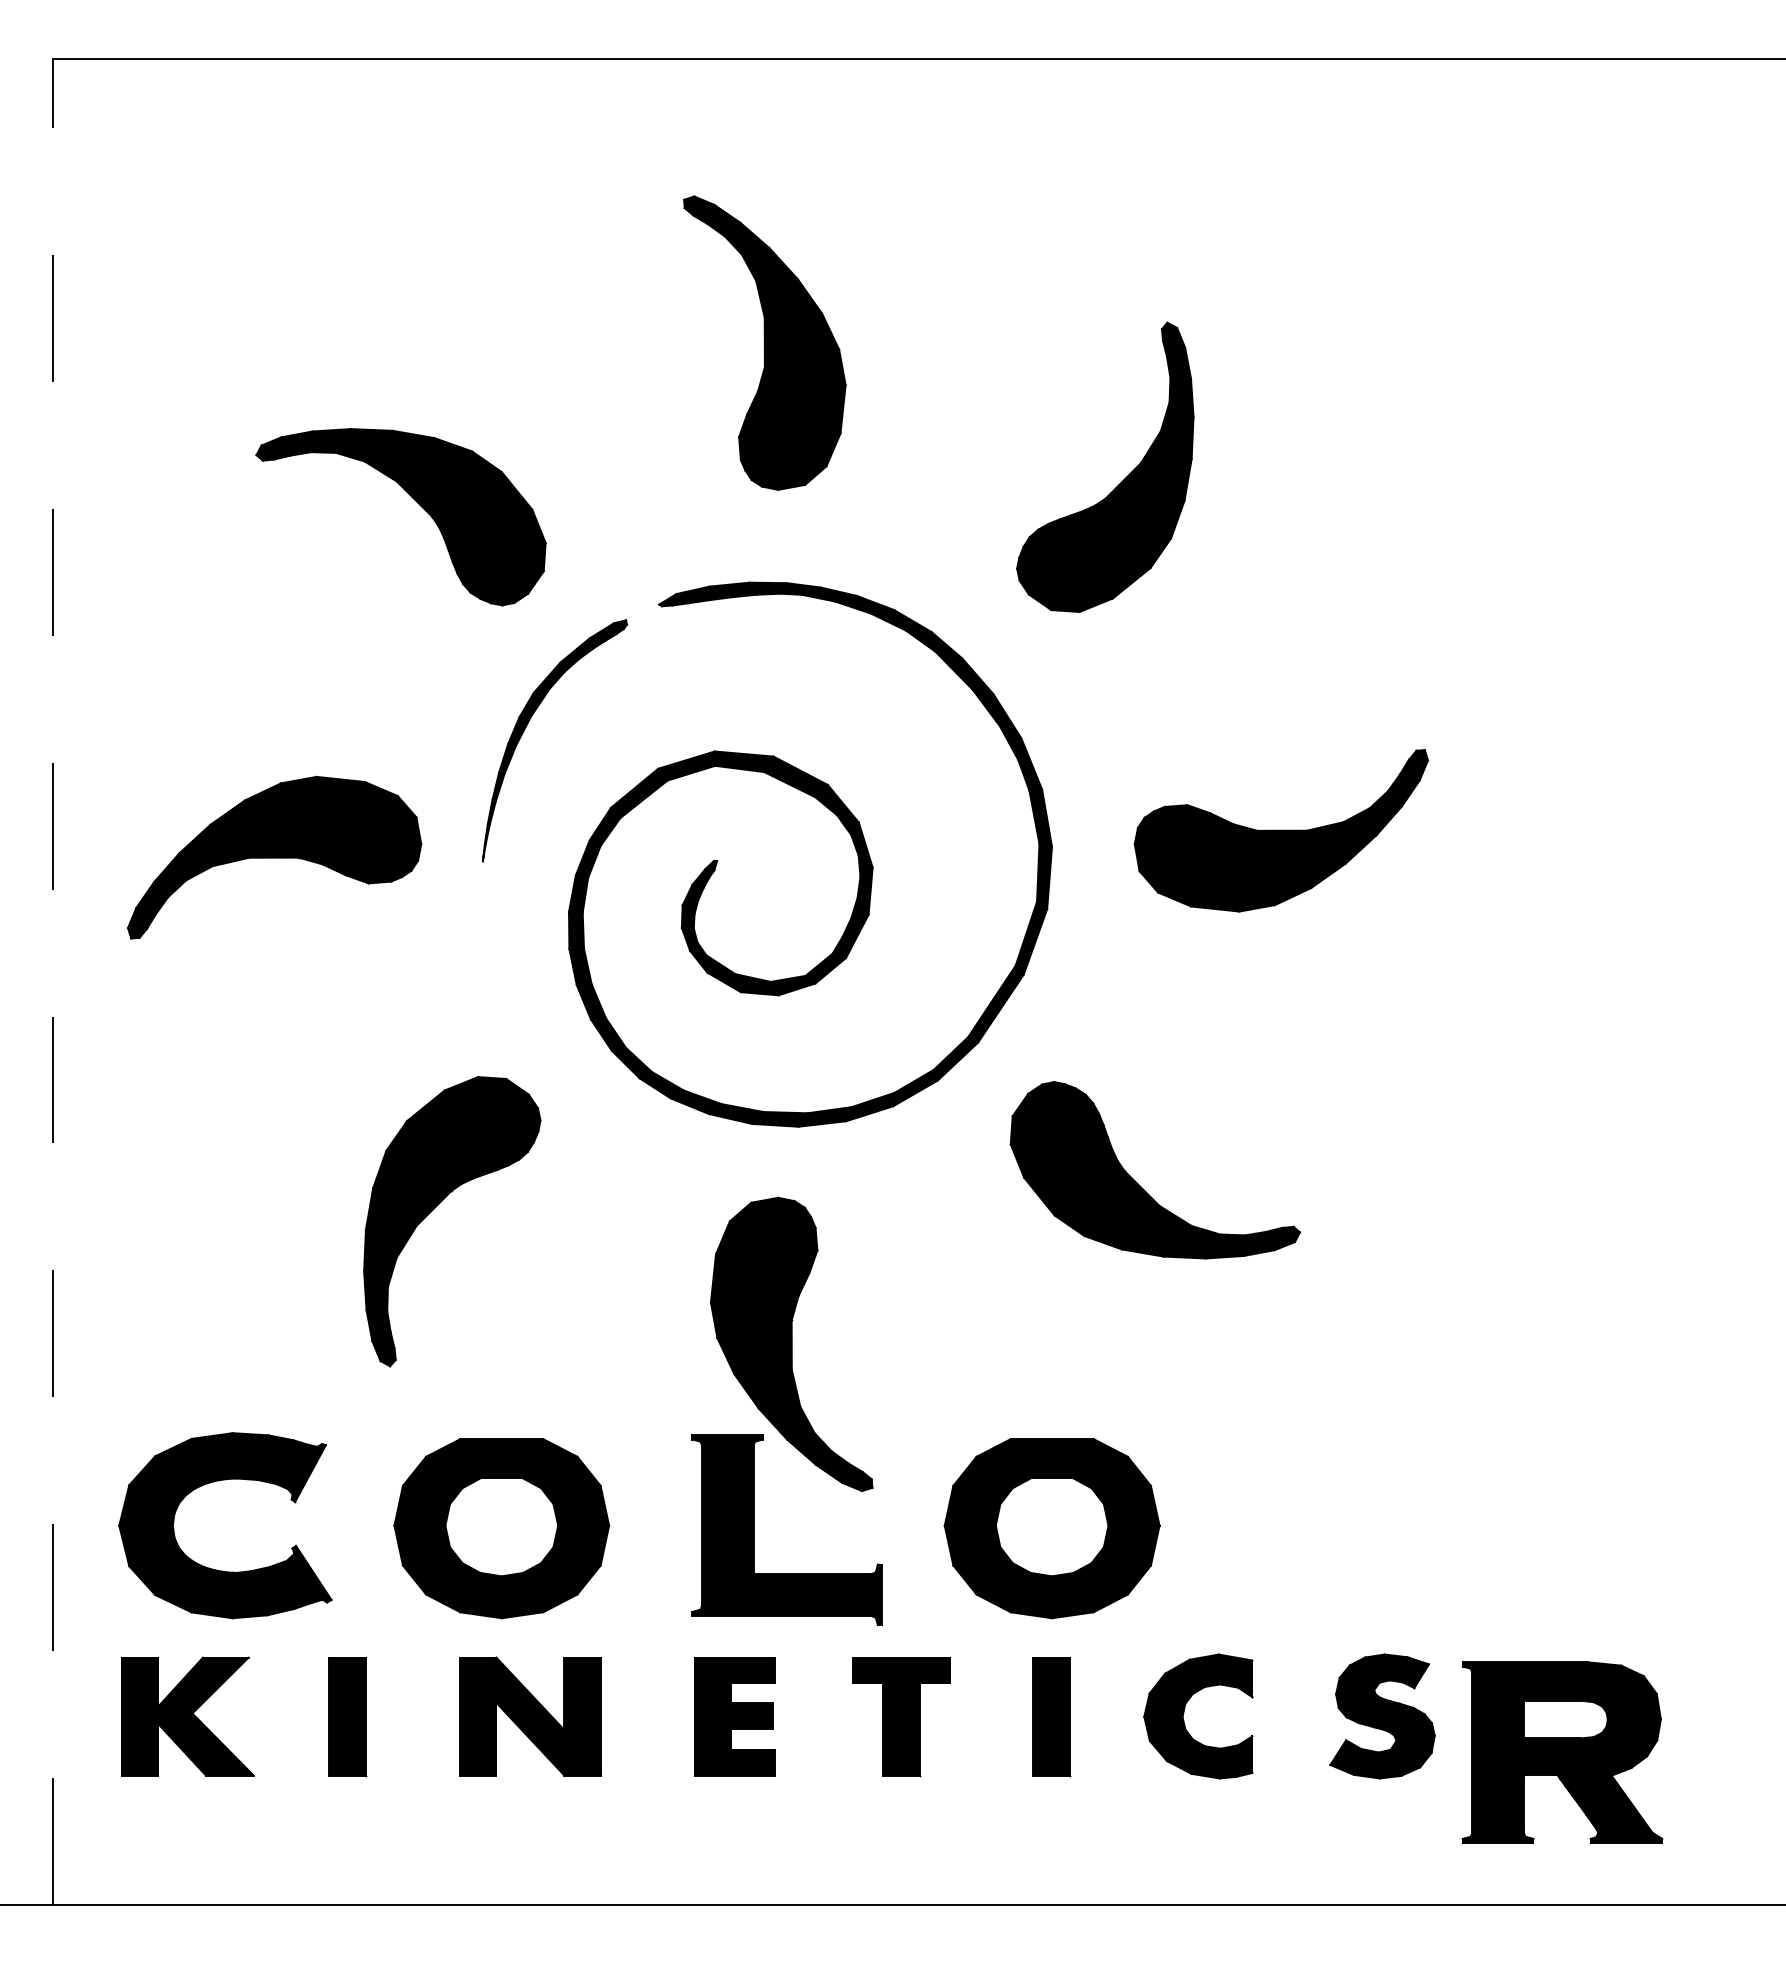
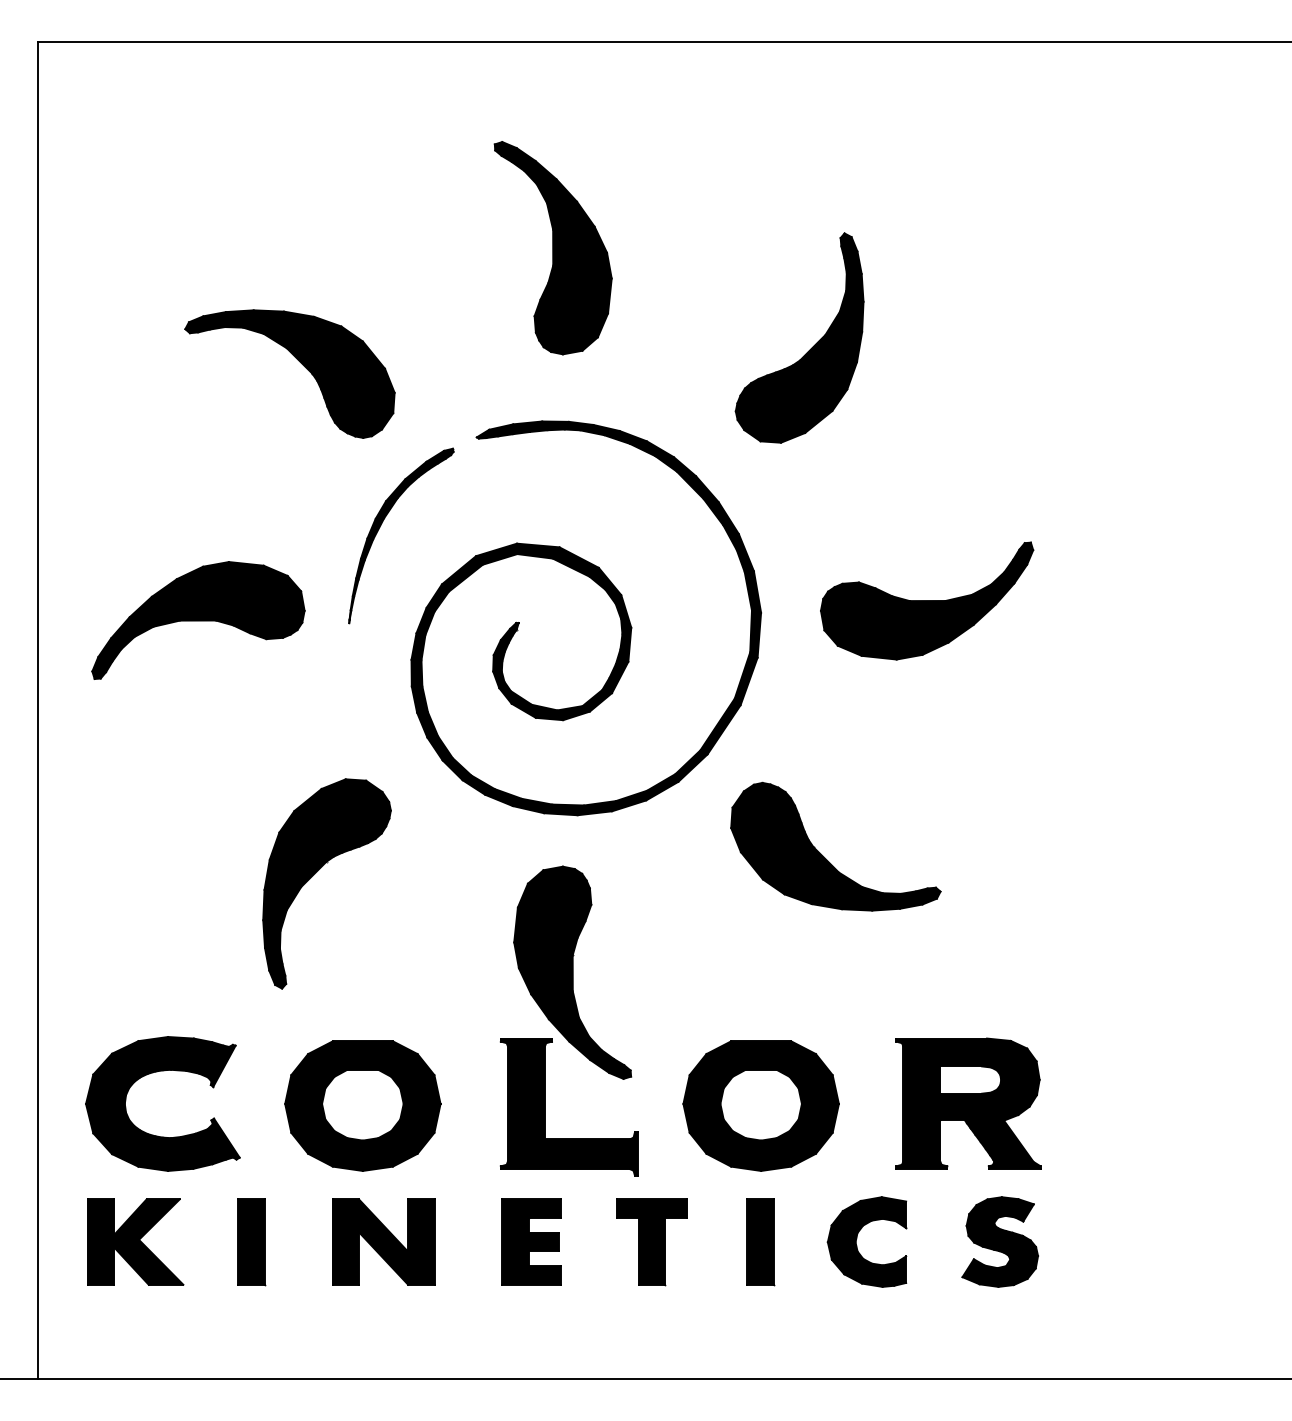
line: (53, 981) -> (38, 710), dashed -> solid
part: (1562, 1752) -> (968, 1103), moved

